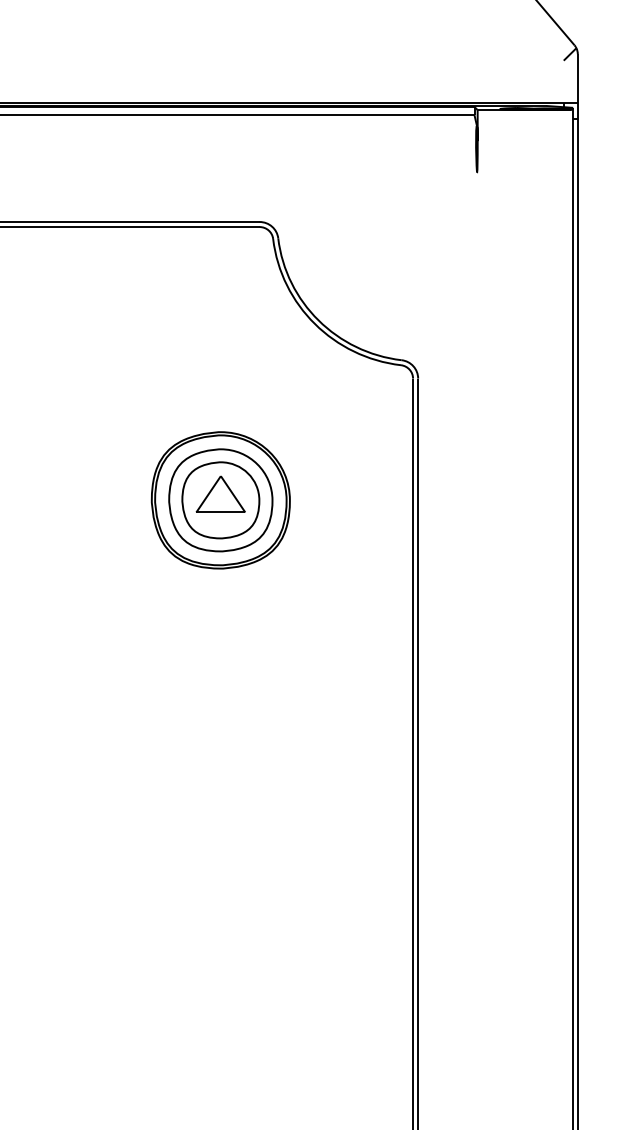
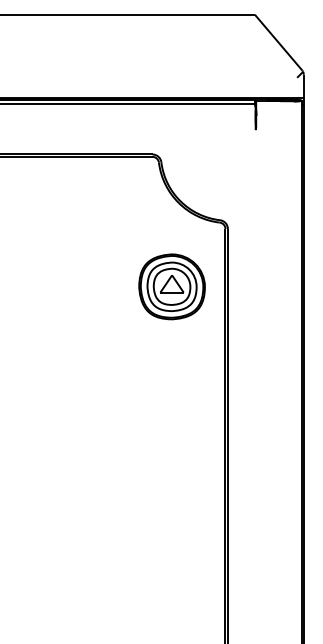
part: (219, 499) -> (171, 286), moved

